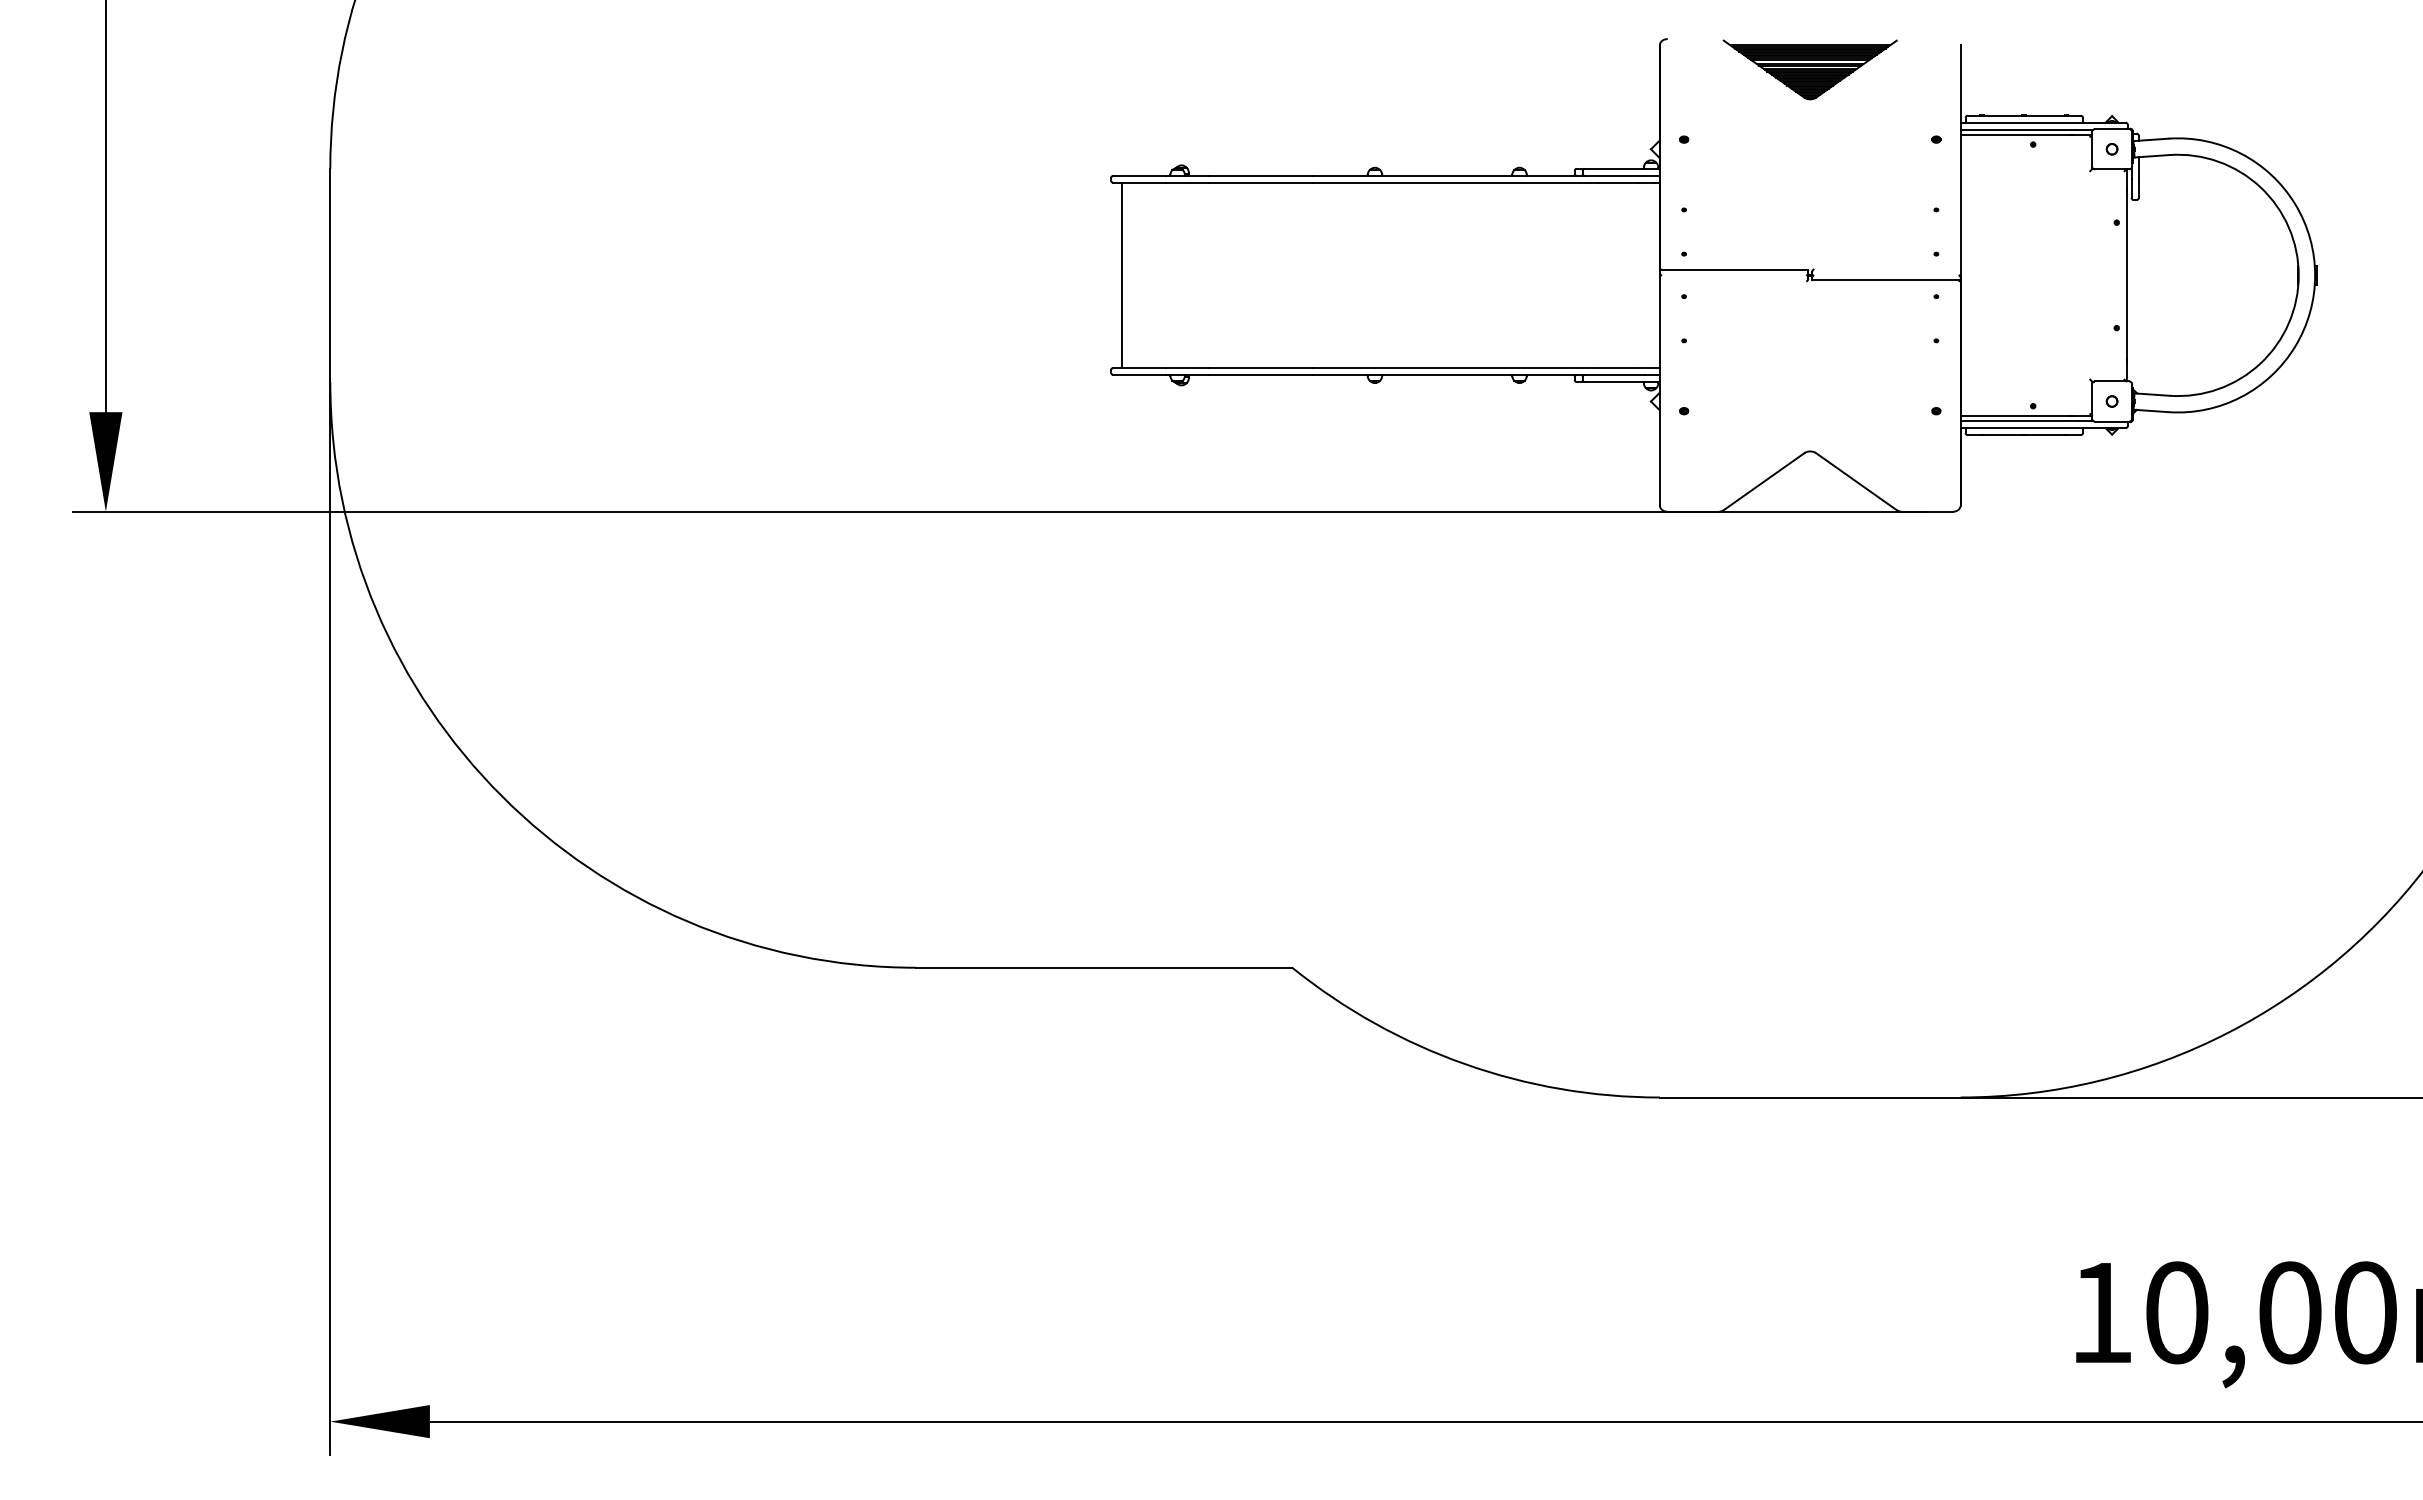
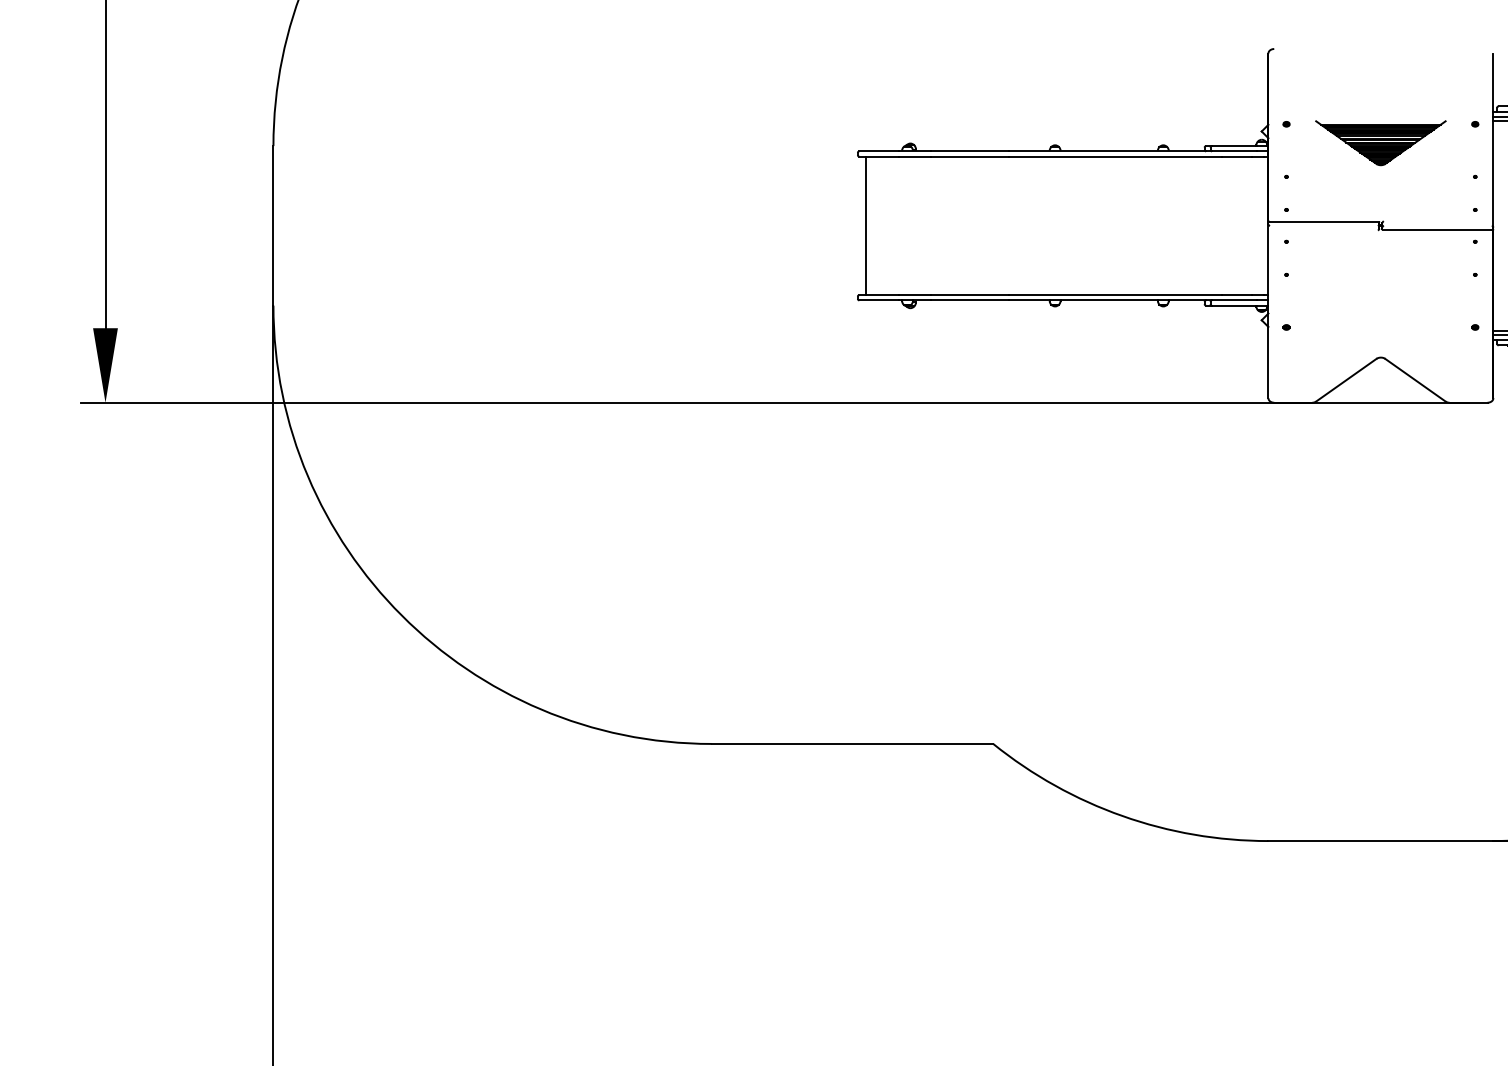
part: (1809, 69) -> (1380, 142), moved

